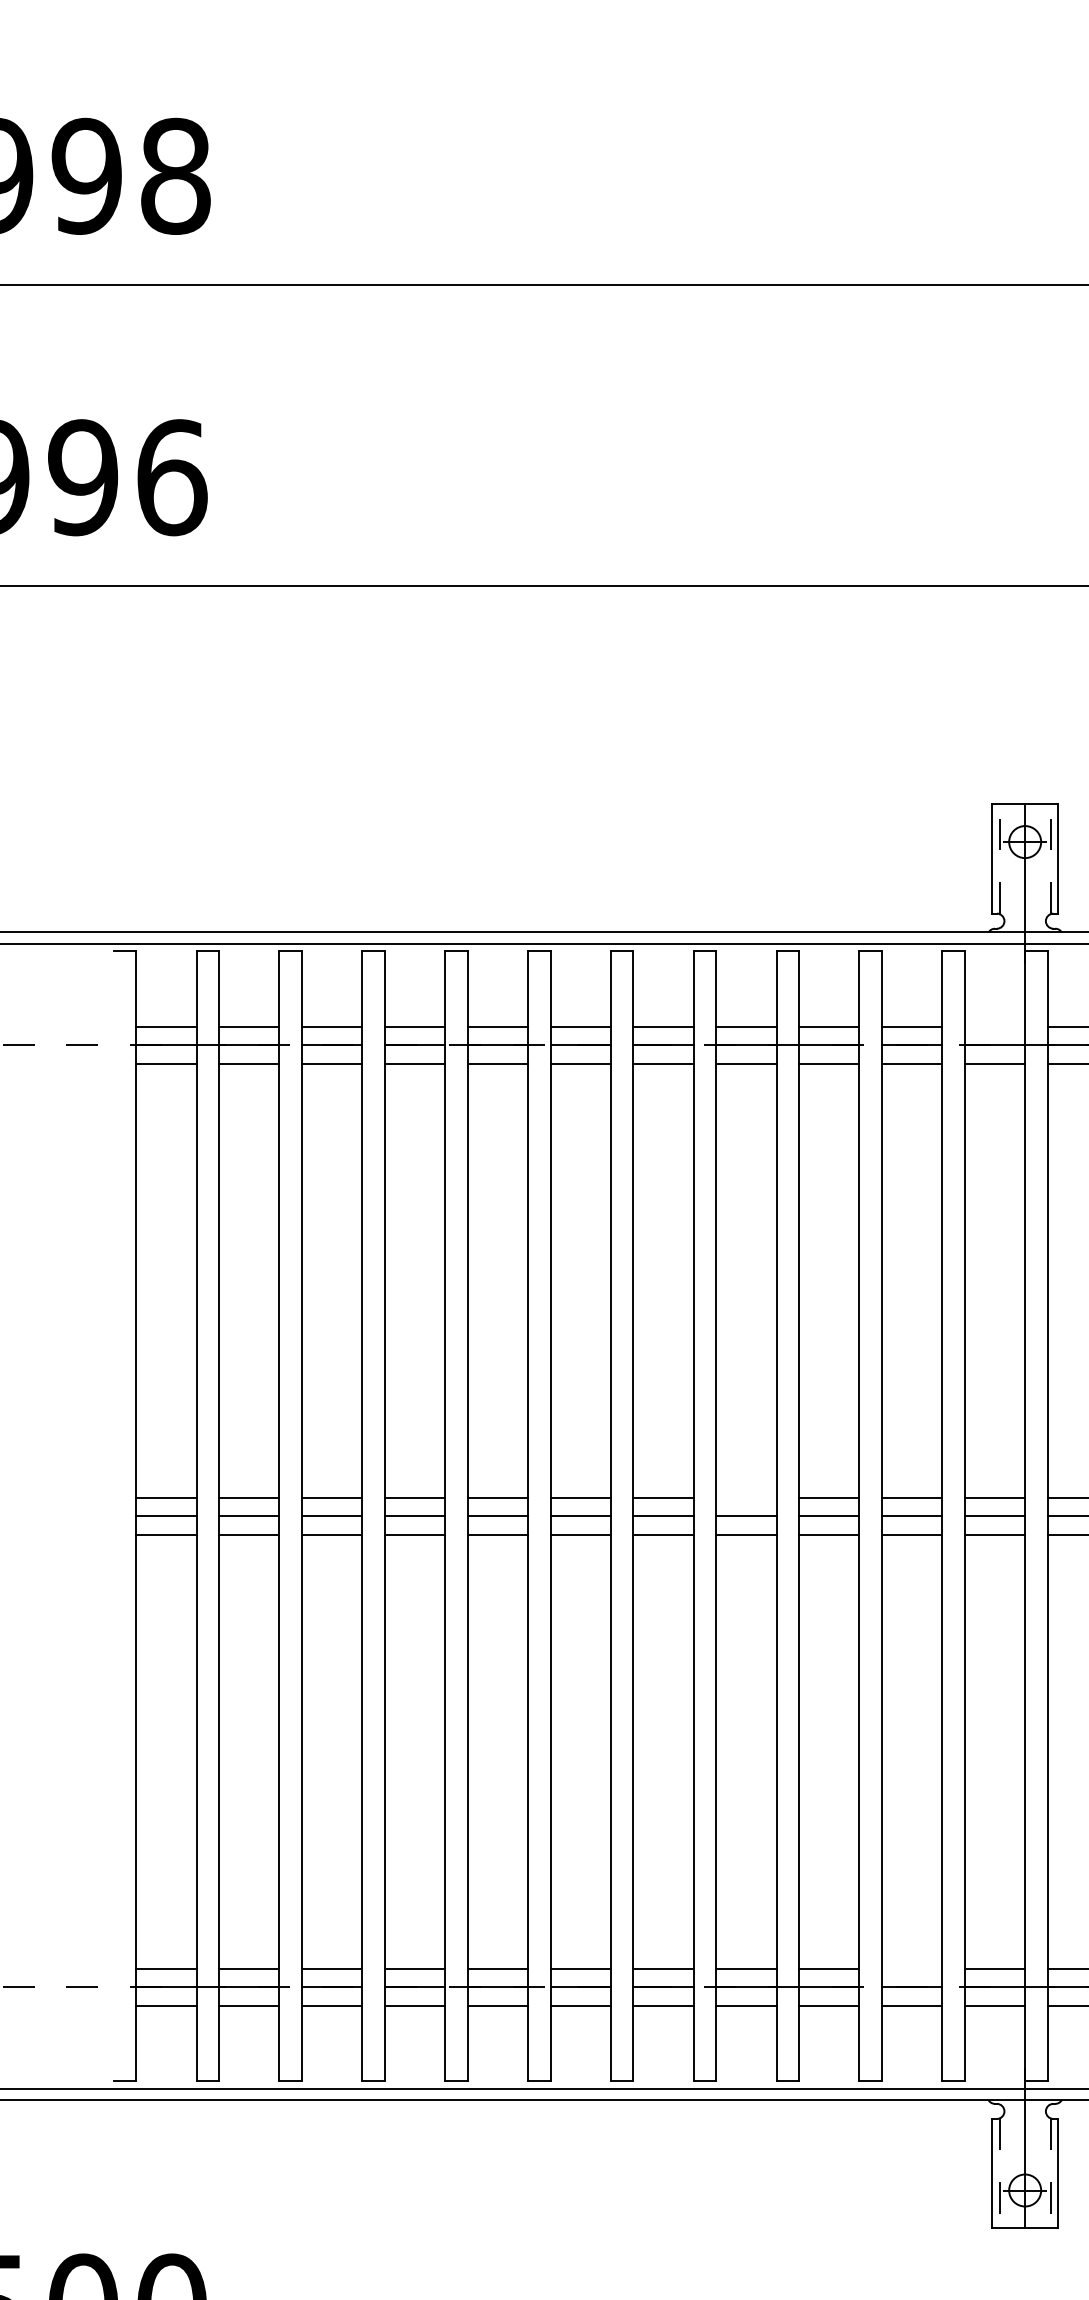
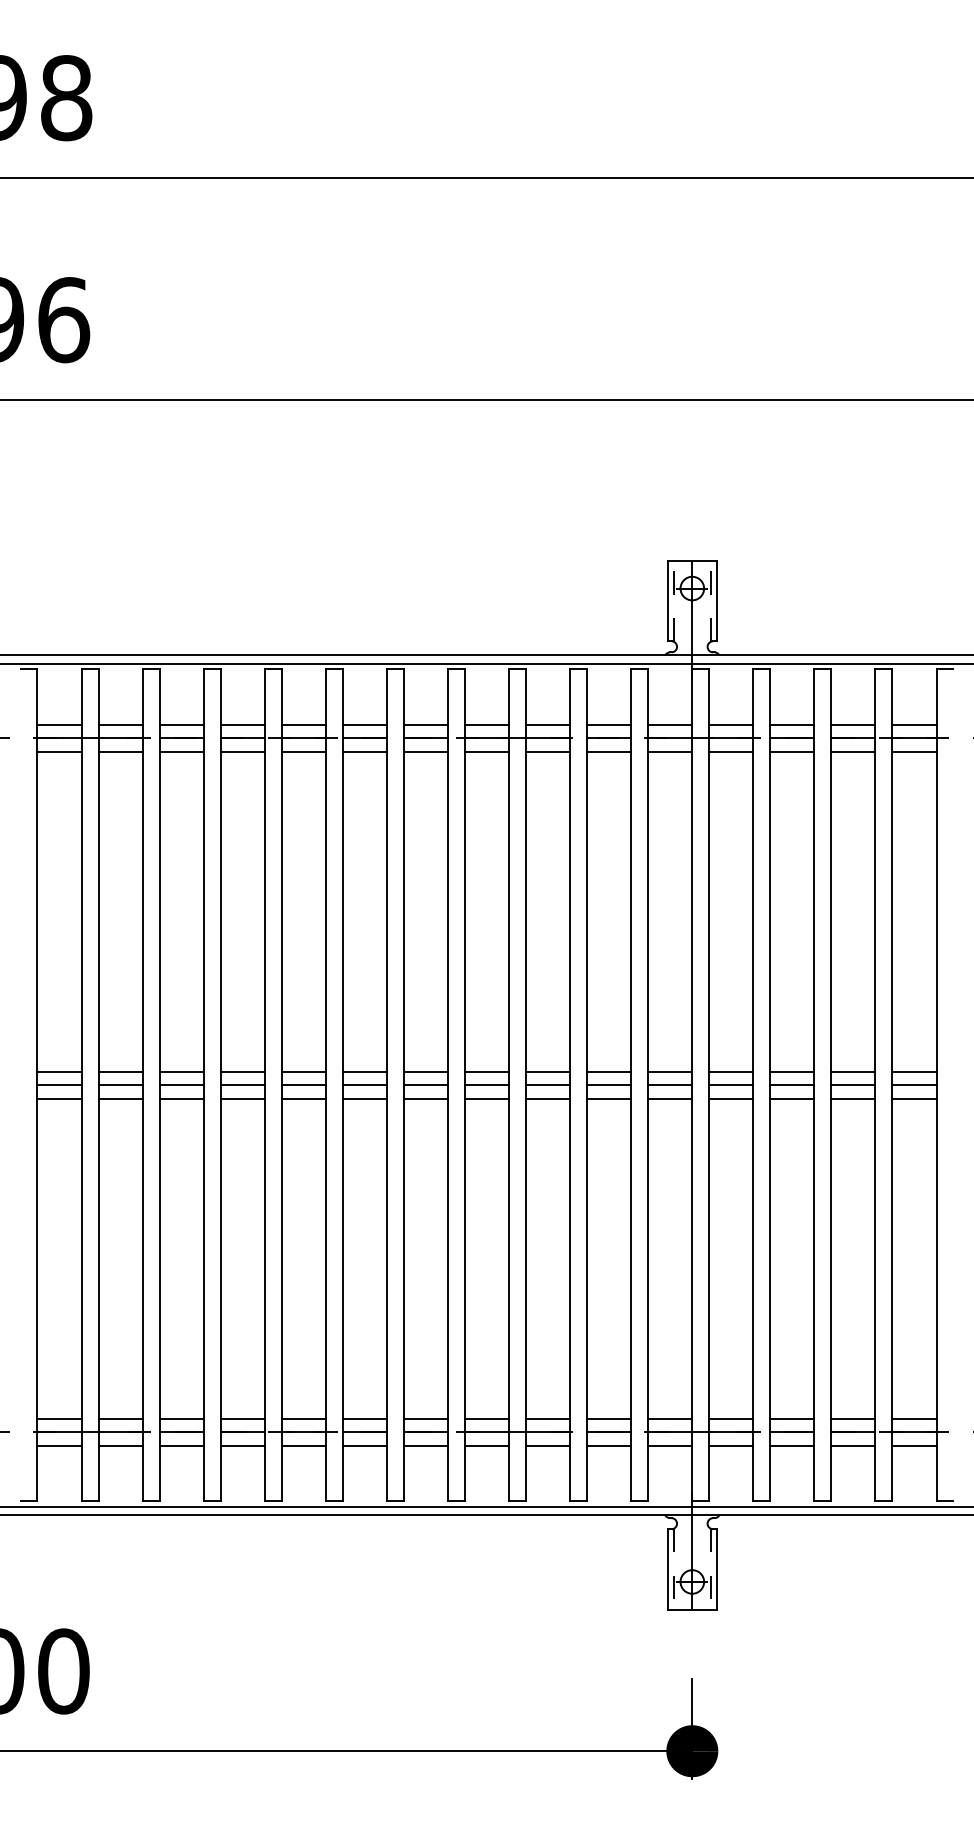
line: (994, 1026) -> (669, 724), added
line: (745, 1497) -> (486, 1071), added
line: (911, 1968) -> (608, 1418), added

